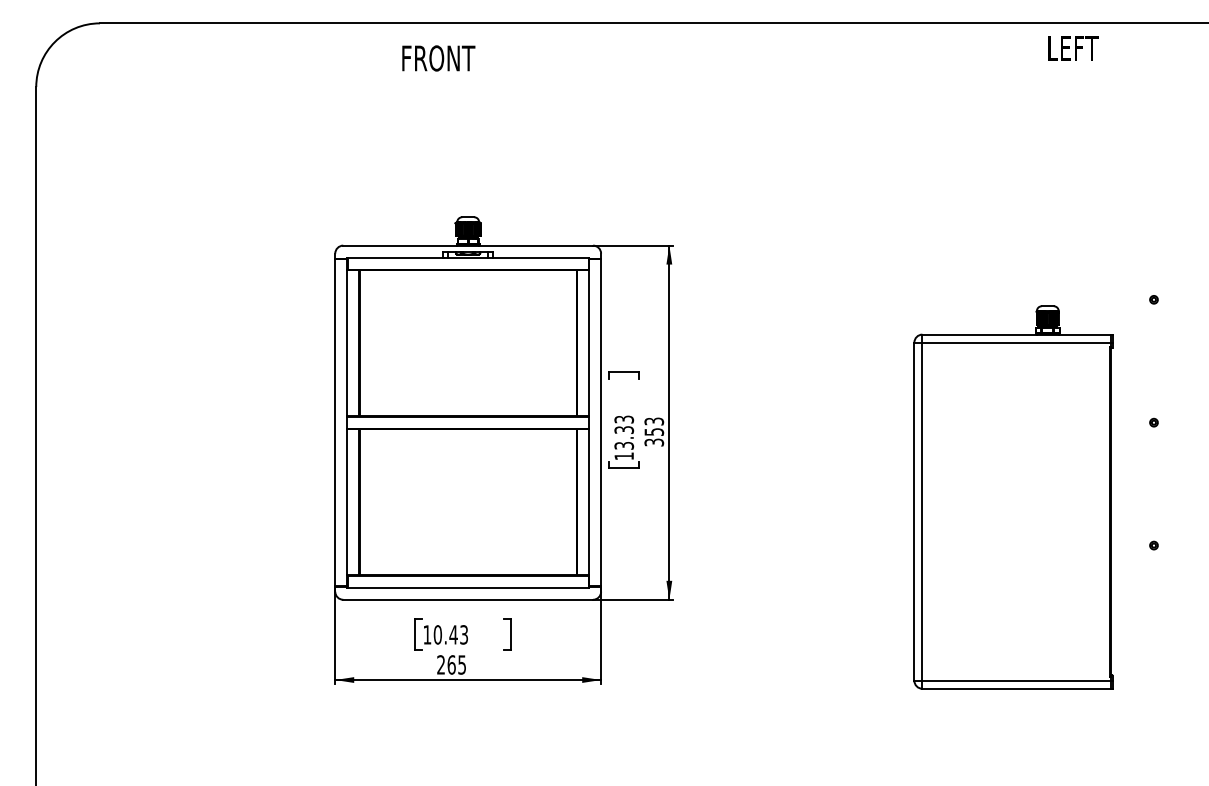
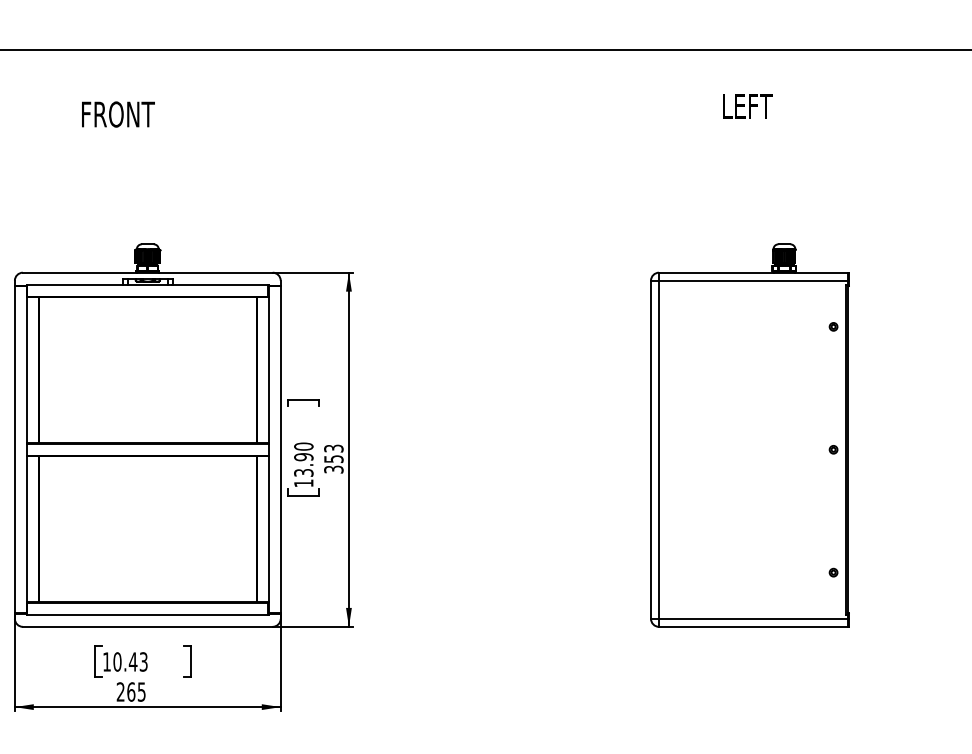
text: (1073, 48) -> (748, 106), moved
text: (438, 58) -> (118, 114), moved
text: (624, 424) -> (304, 451), 13.33 -> 13.90
part: (1013, 497) -> (750, 435), moved

